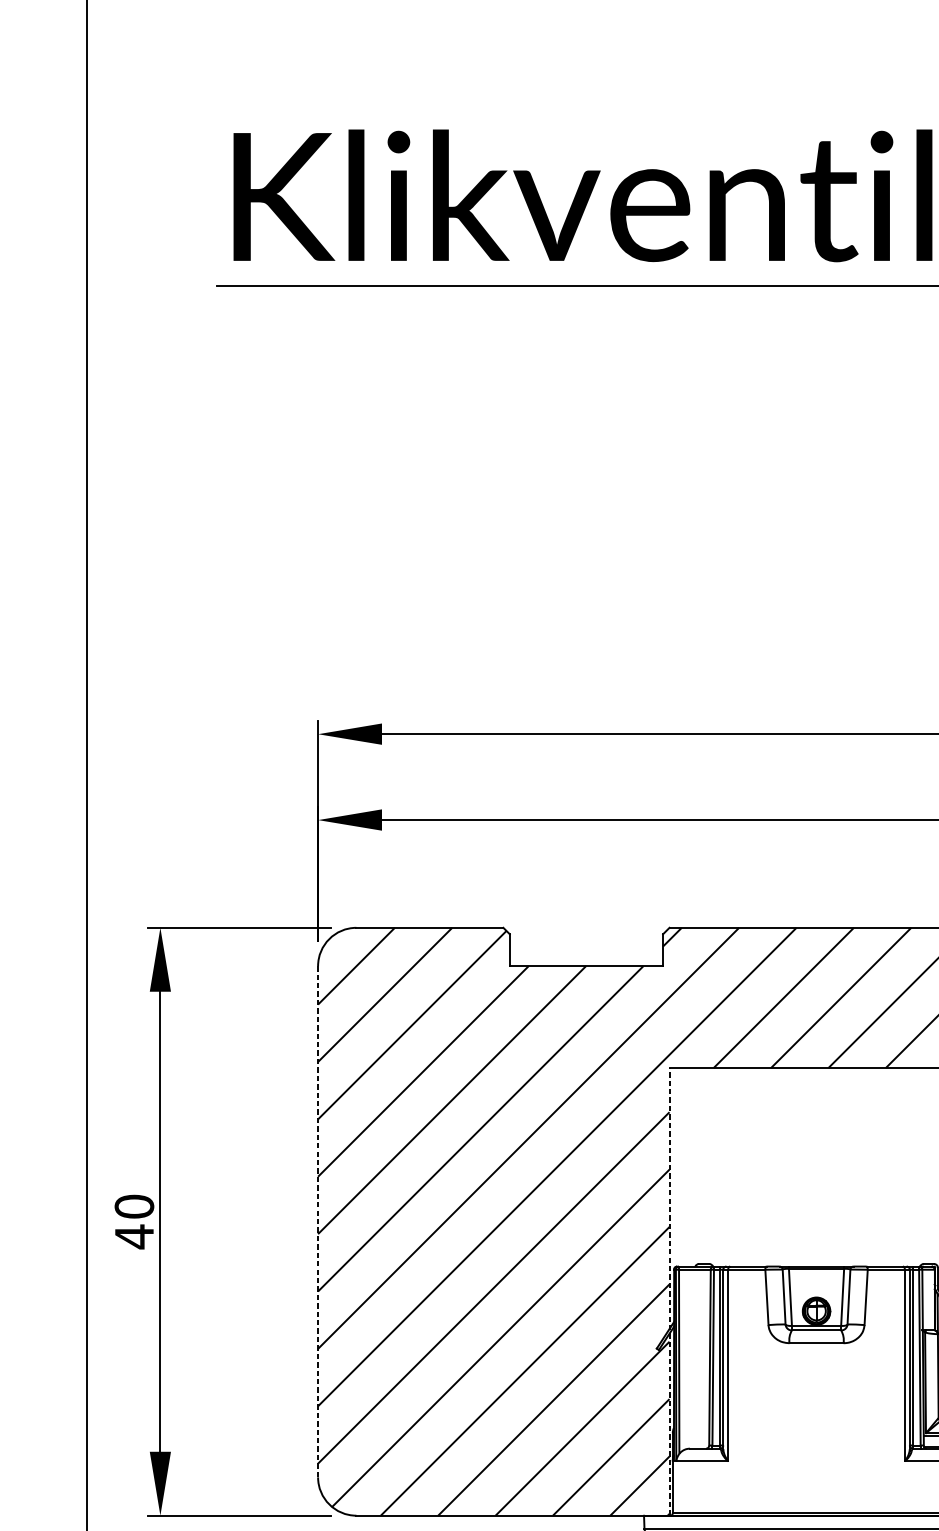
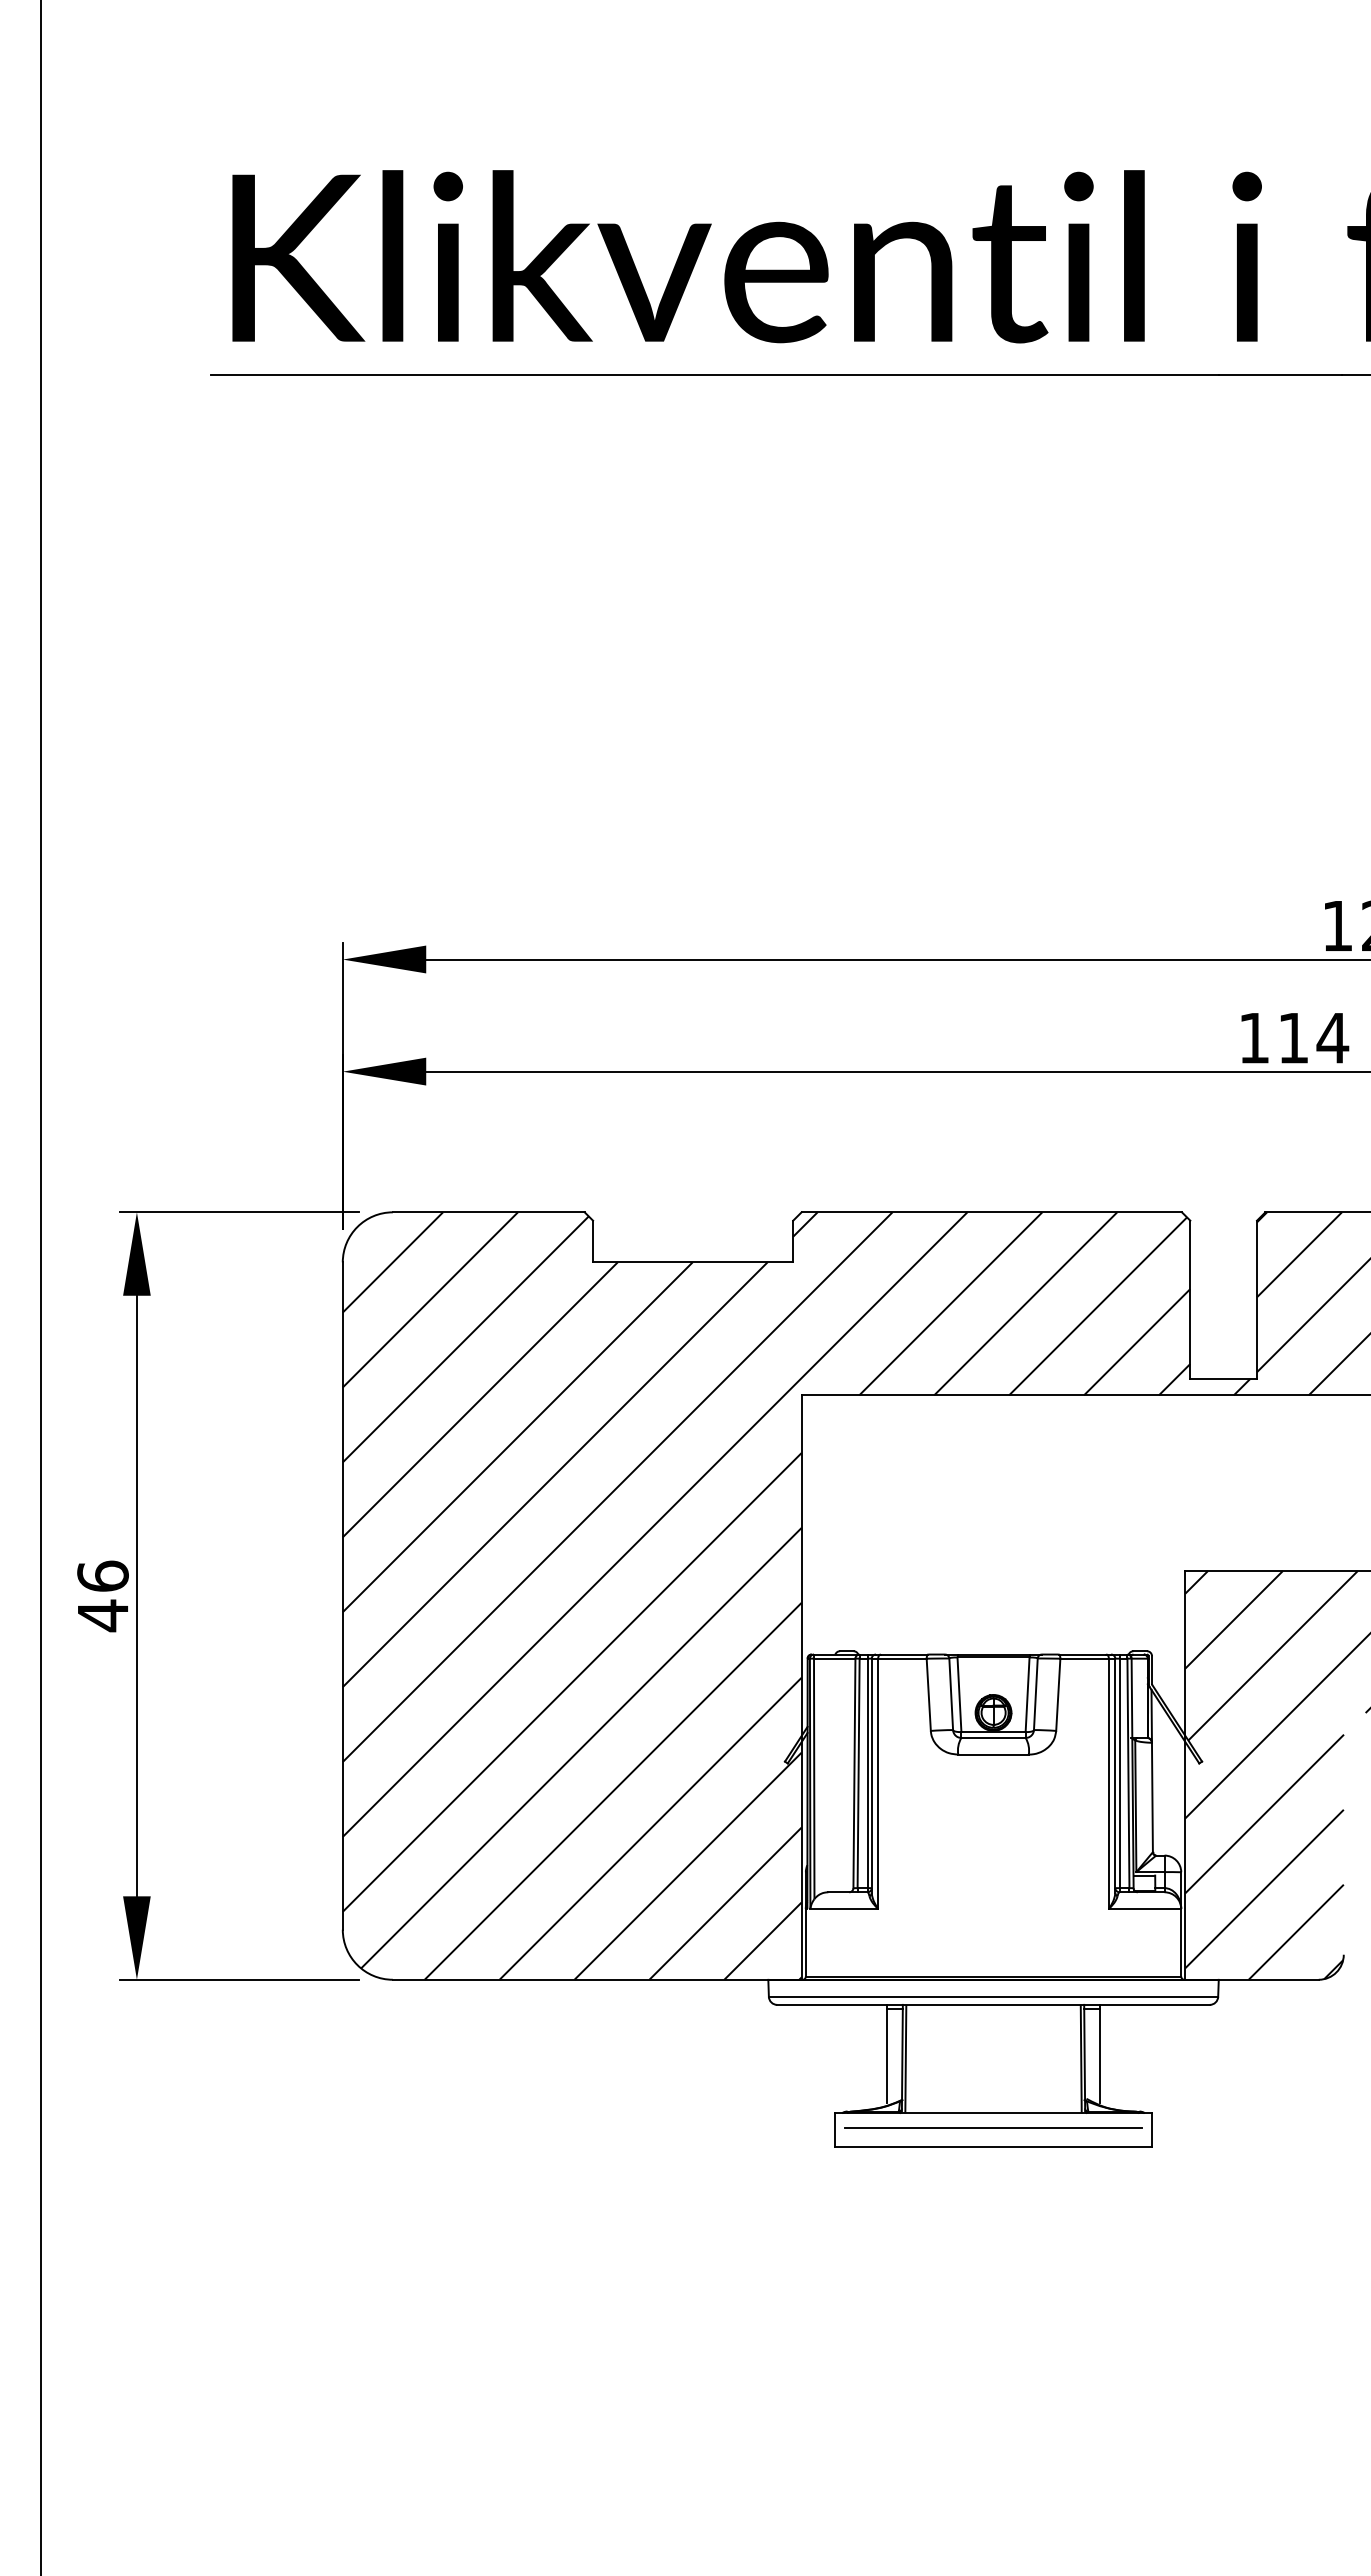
text: (134, 1206) -> (102, 1575), 40 -> 46
line: (317, 1222) -> (342, 1596), dashed -> solid
line: (669, 1291) -> (801, 1687), dashed -> solid

